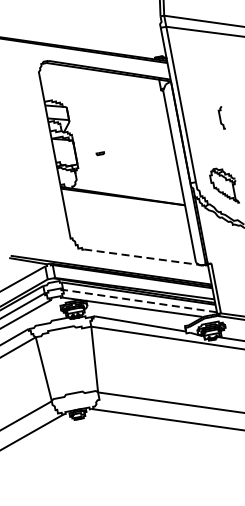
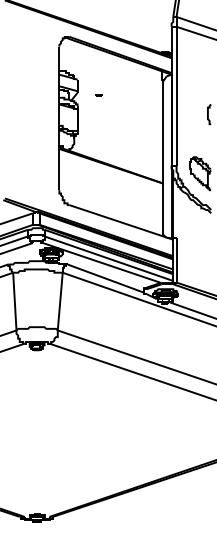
part: (99, 154) -> (98, 95), moved
line: (146, 257) -> (121, 222), dashed -> solid
line: (139, 300) -> (108, 258), dashed -> solid

